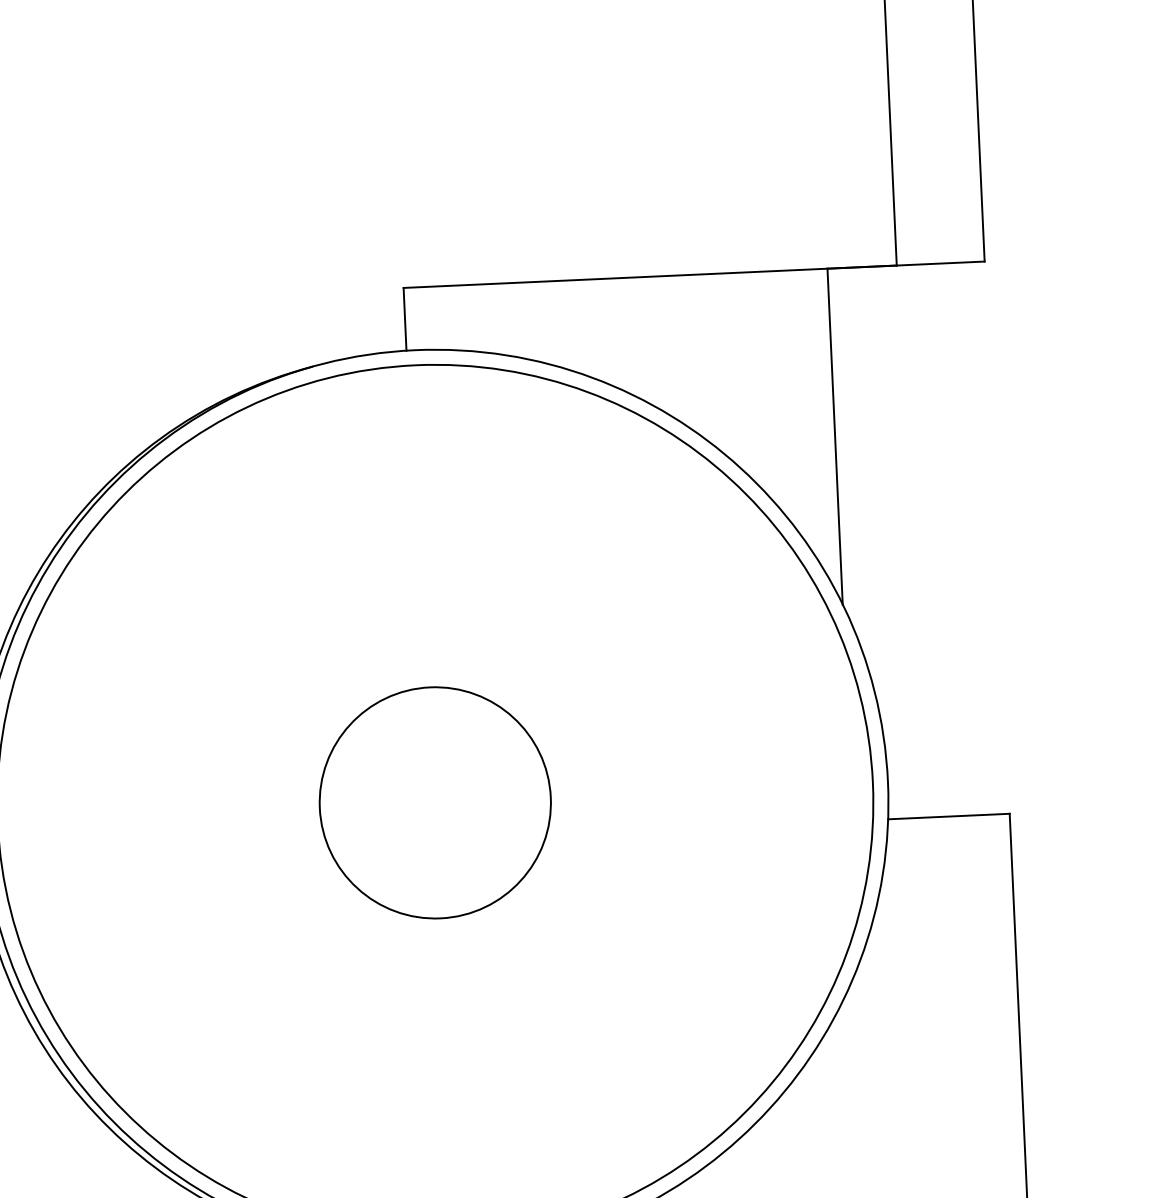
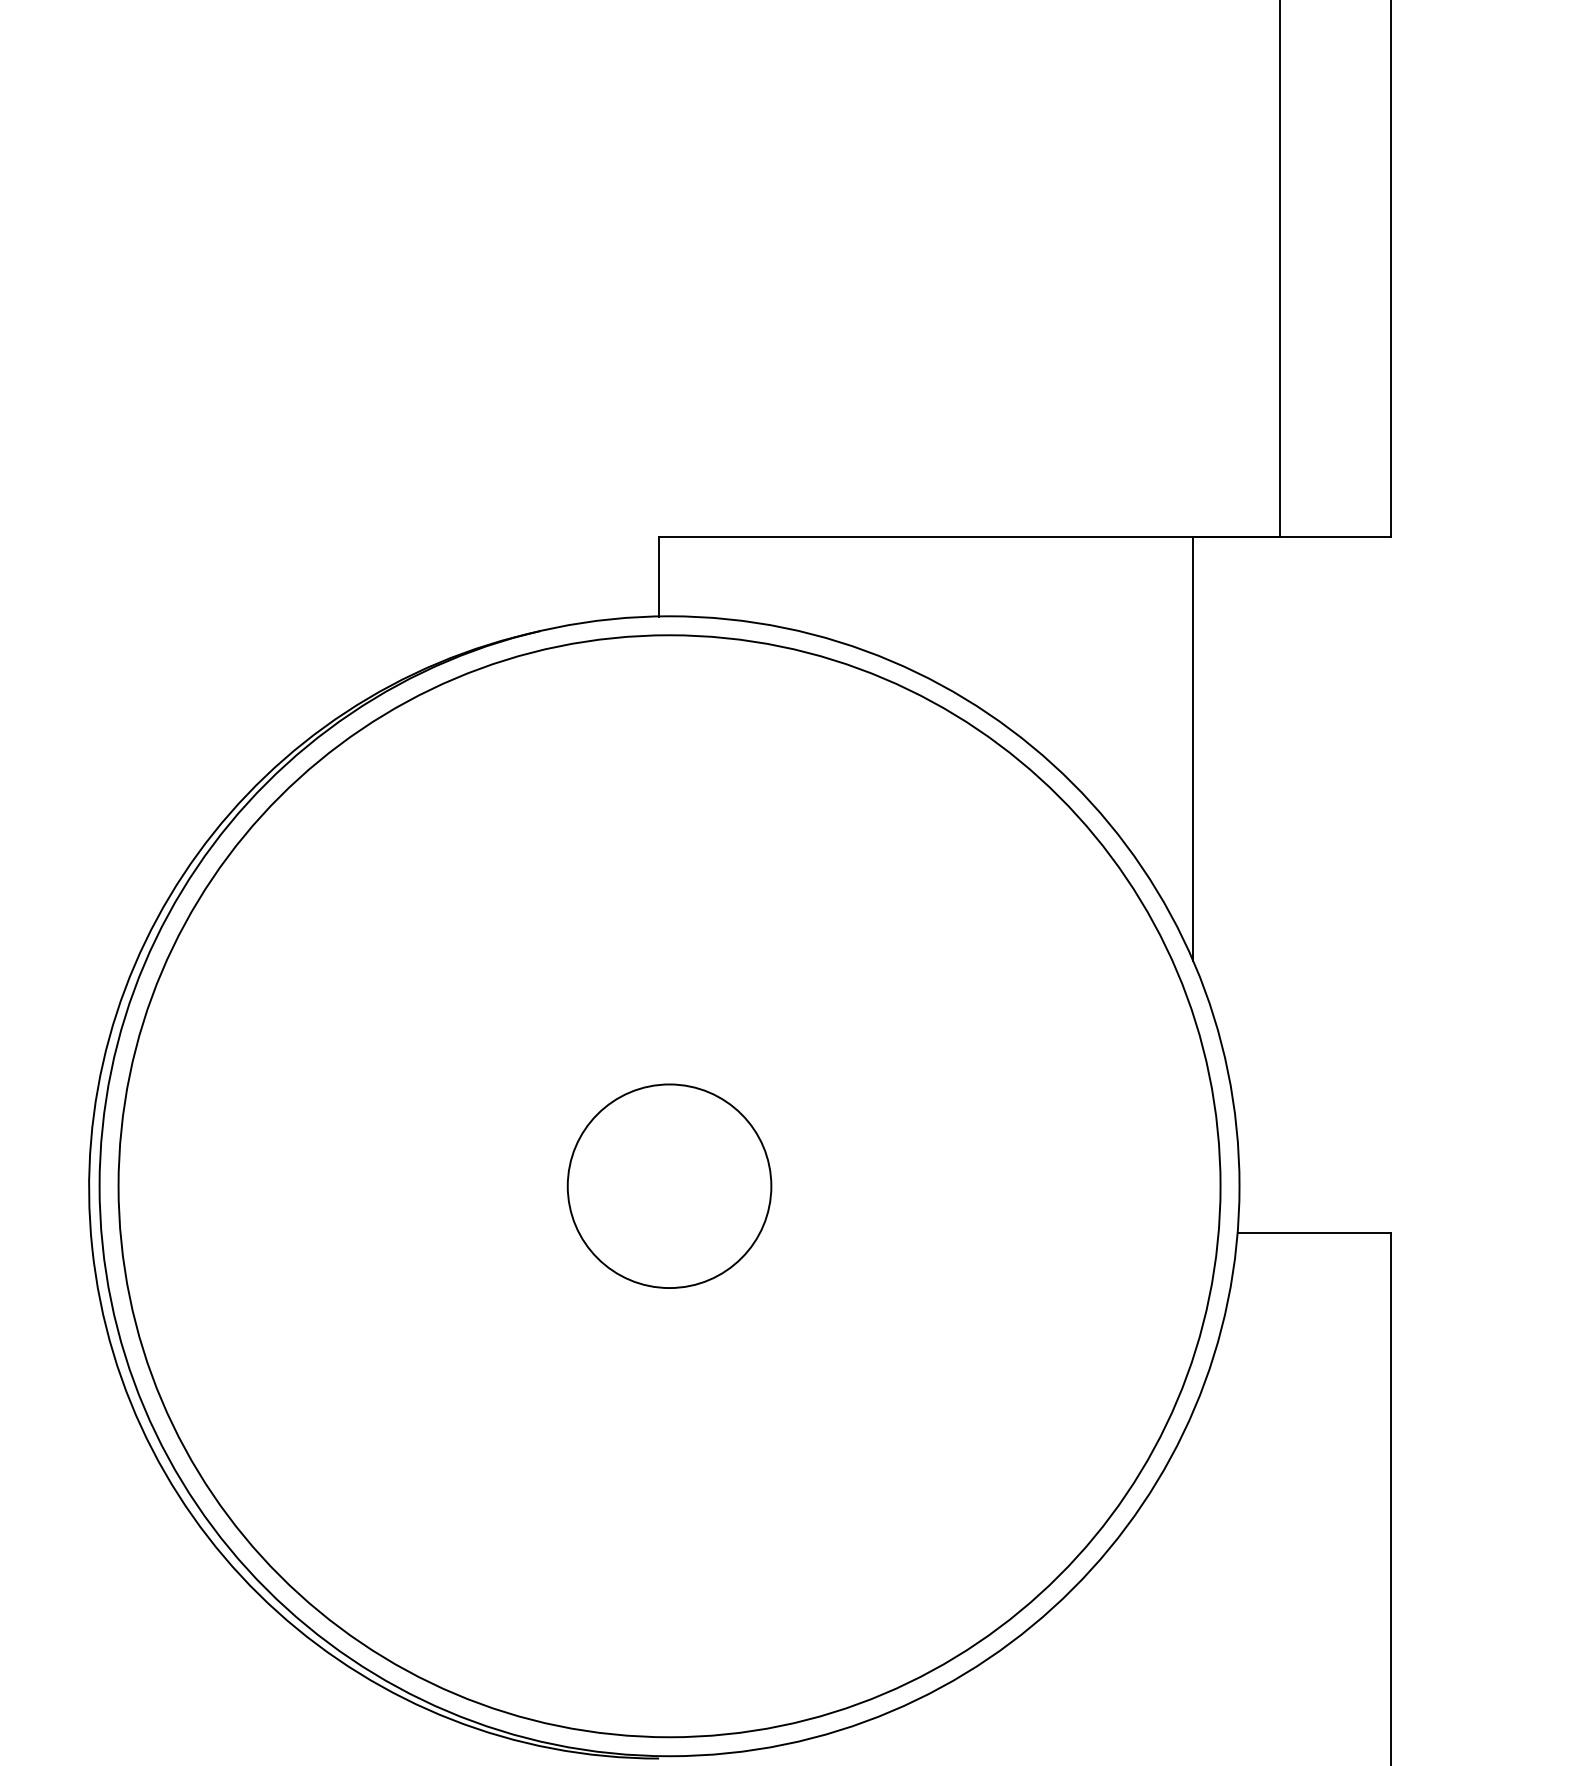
circle: (435, 802) -> (669, 1185), size x0.7

